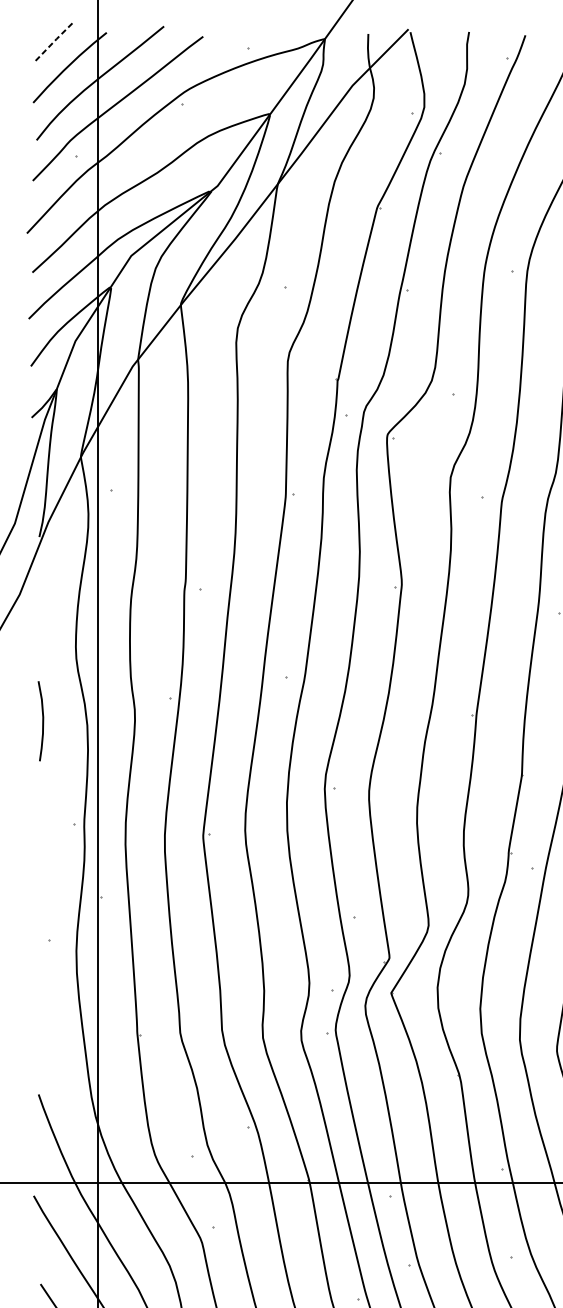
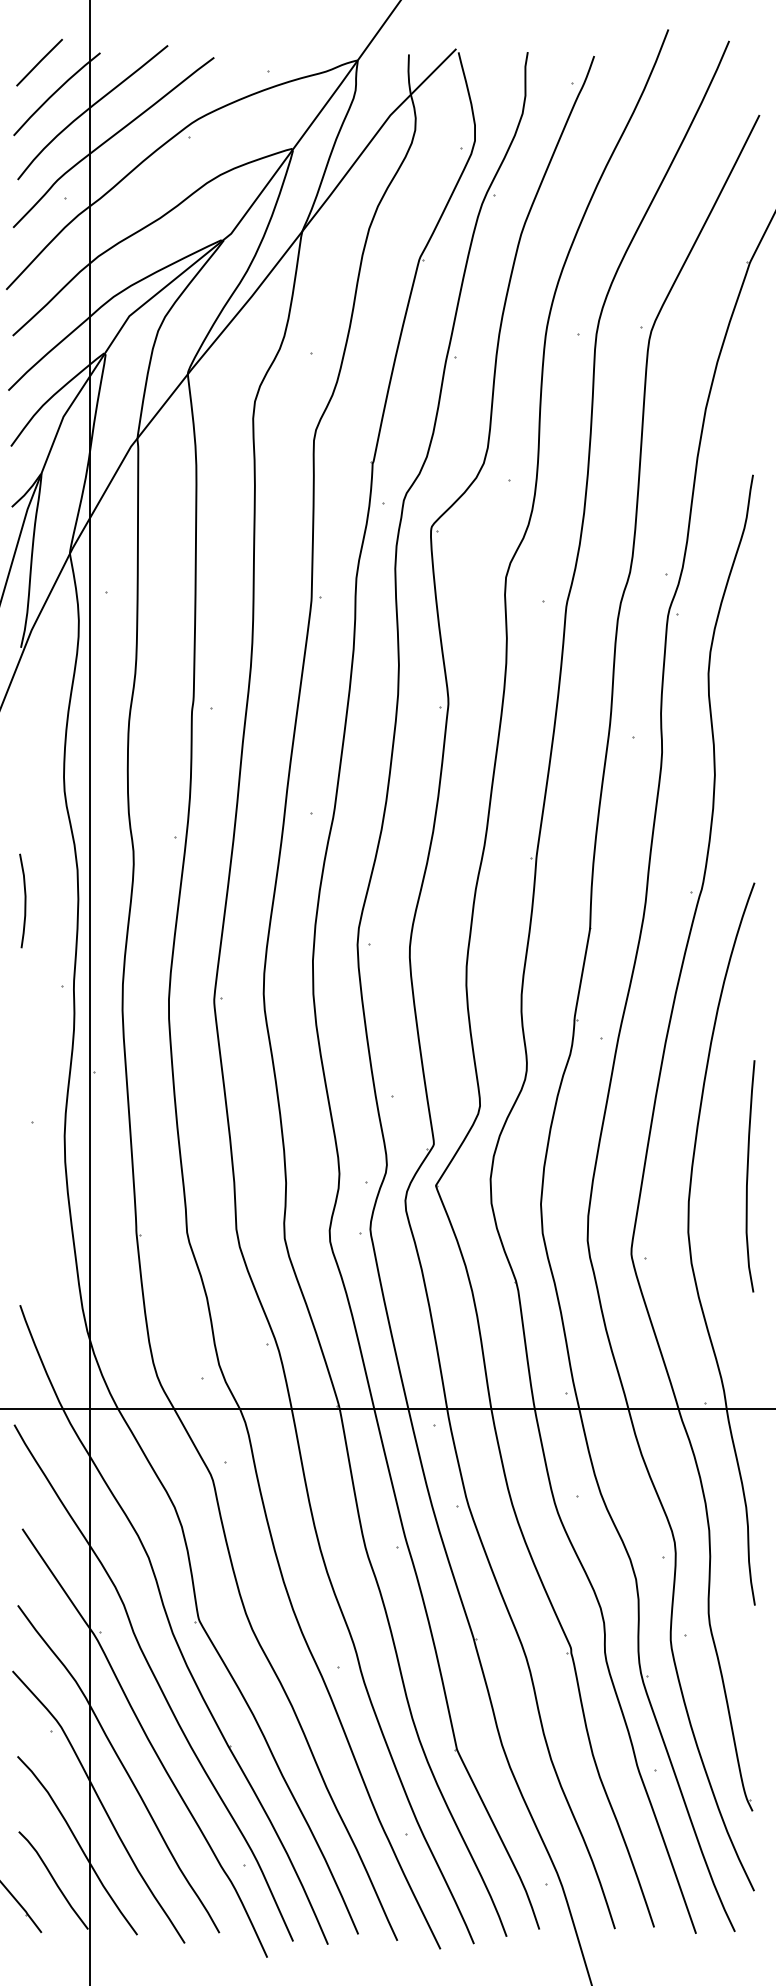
line: (55, 39) -> (39, 61), dashed -> solid
curve: (42, 720) -> (24, 900), moved

